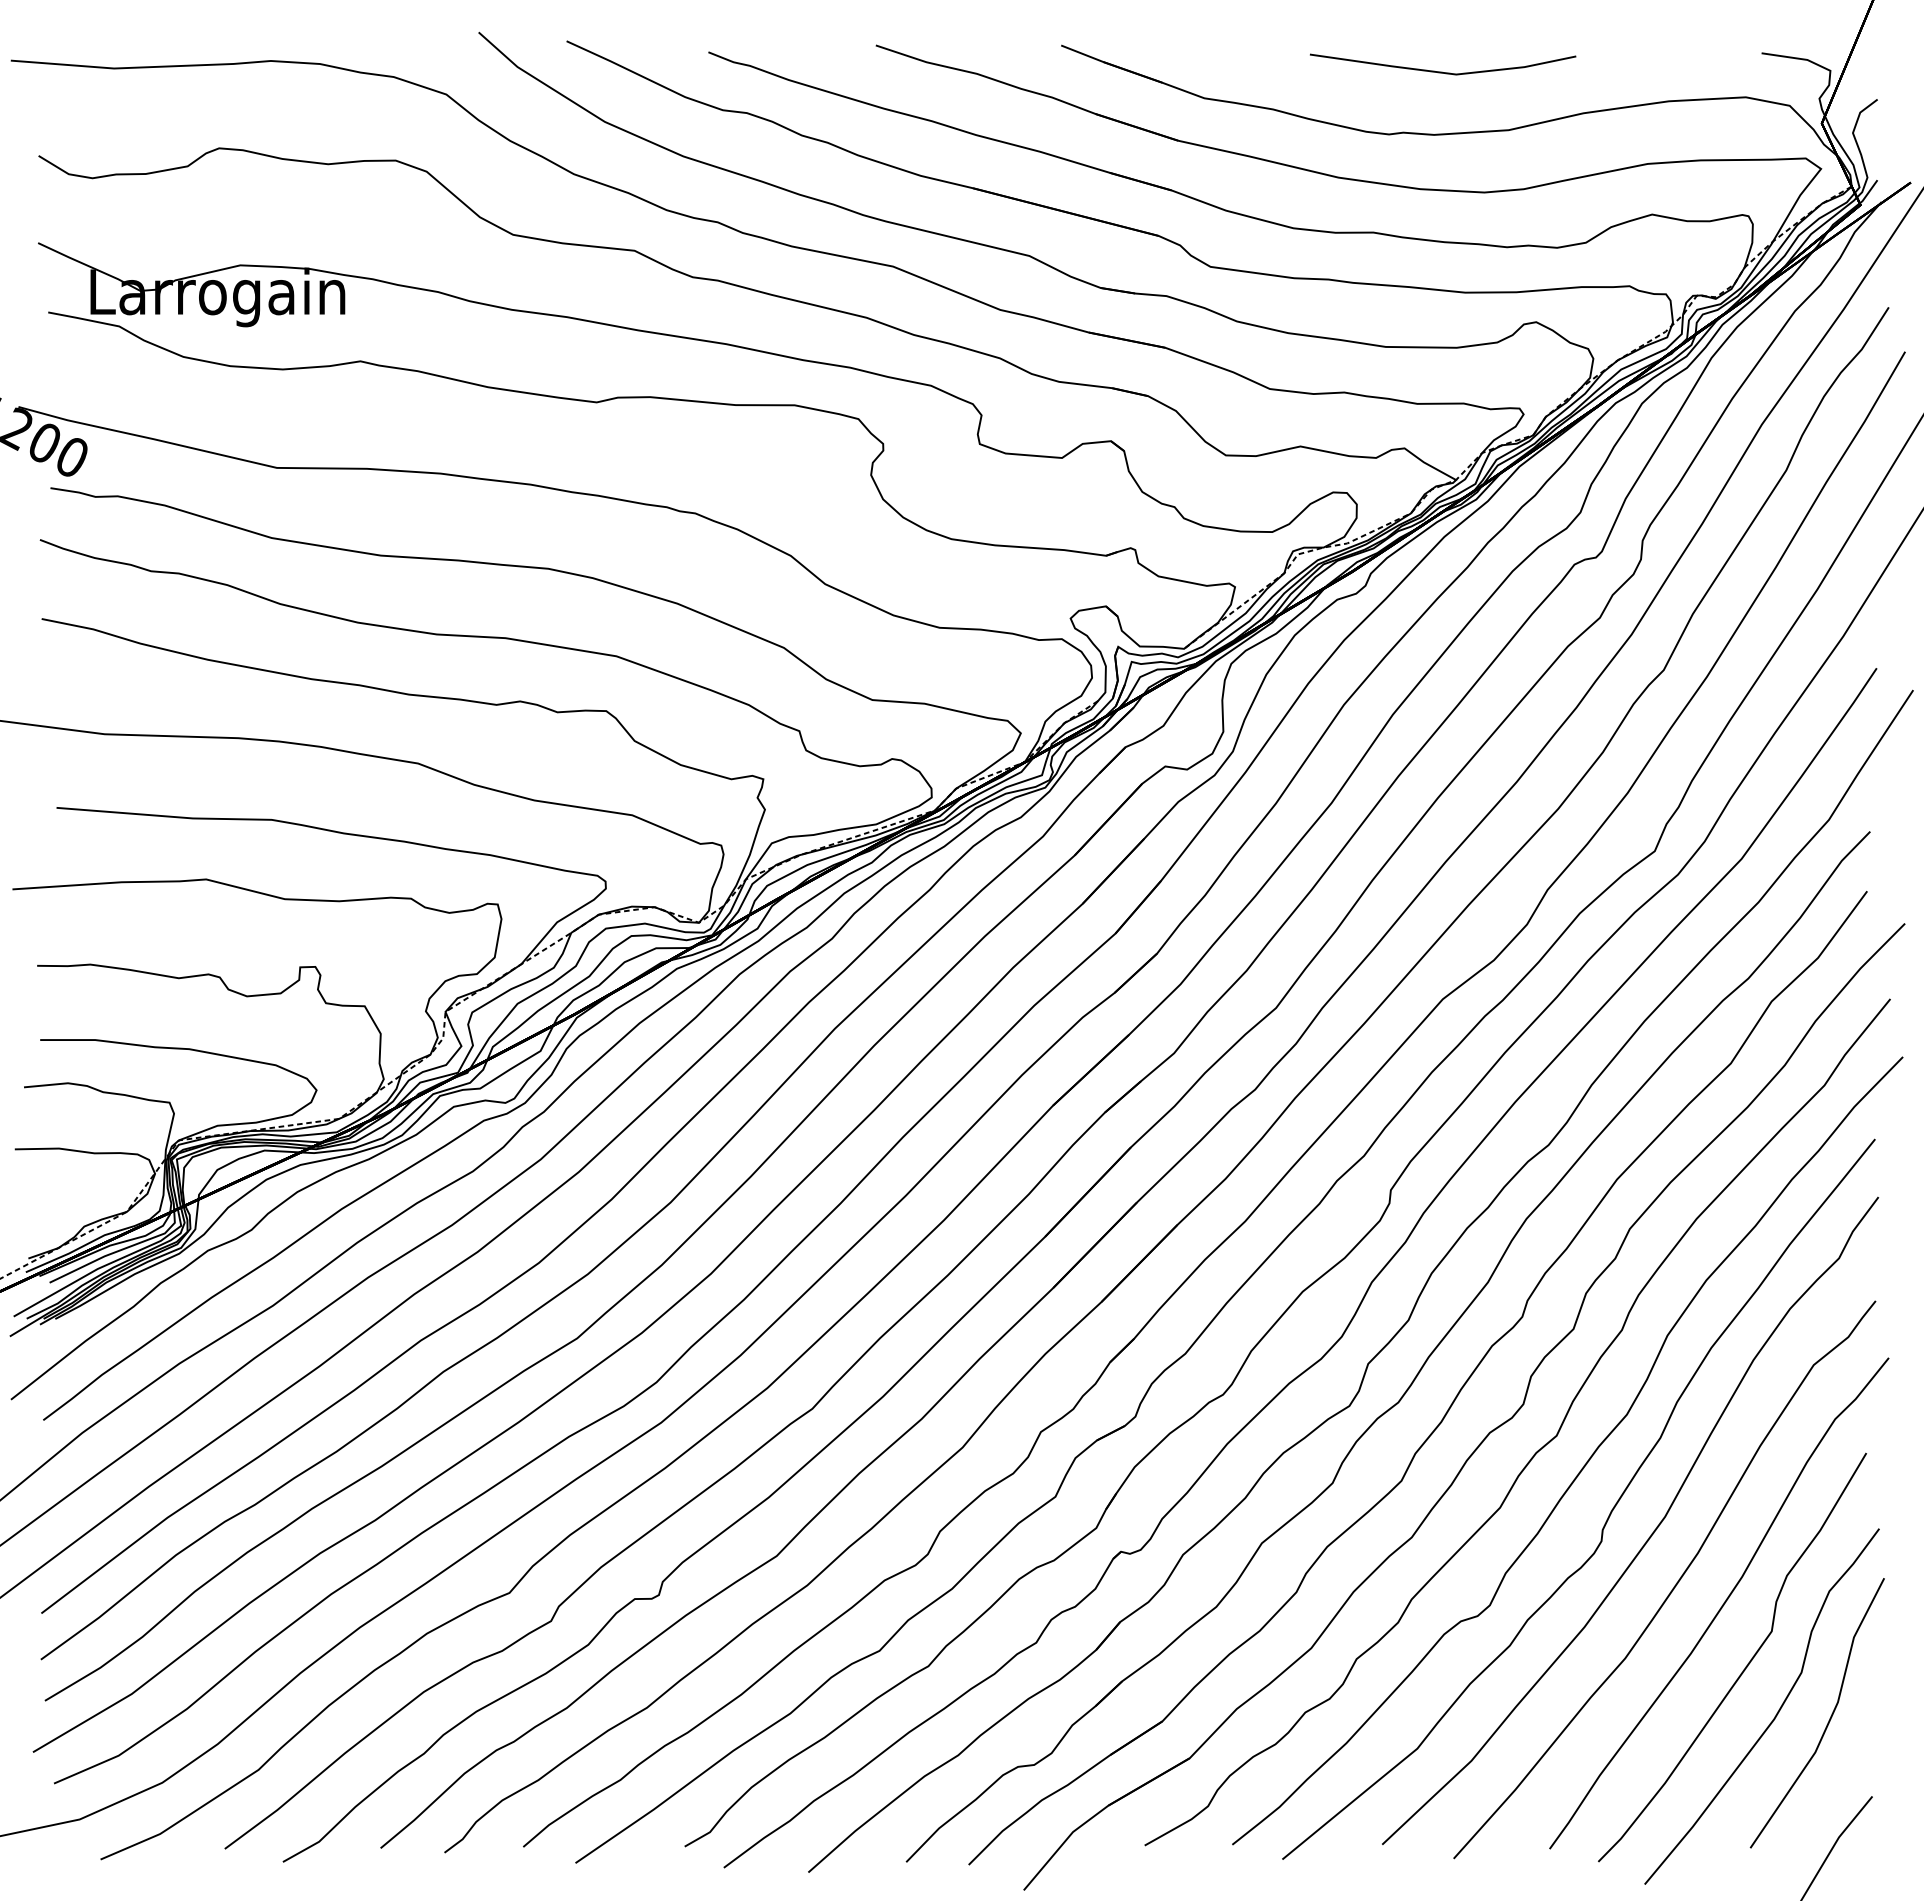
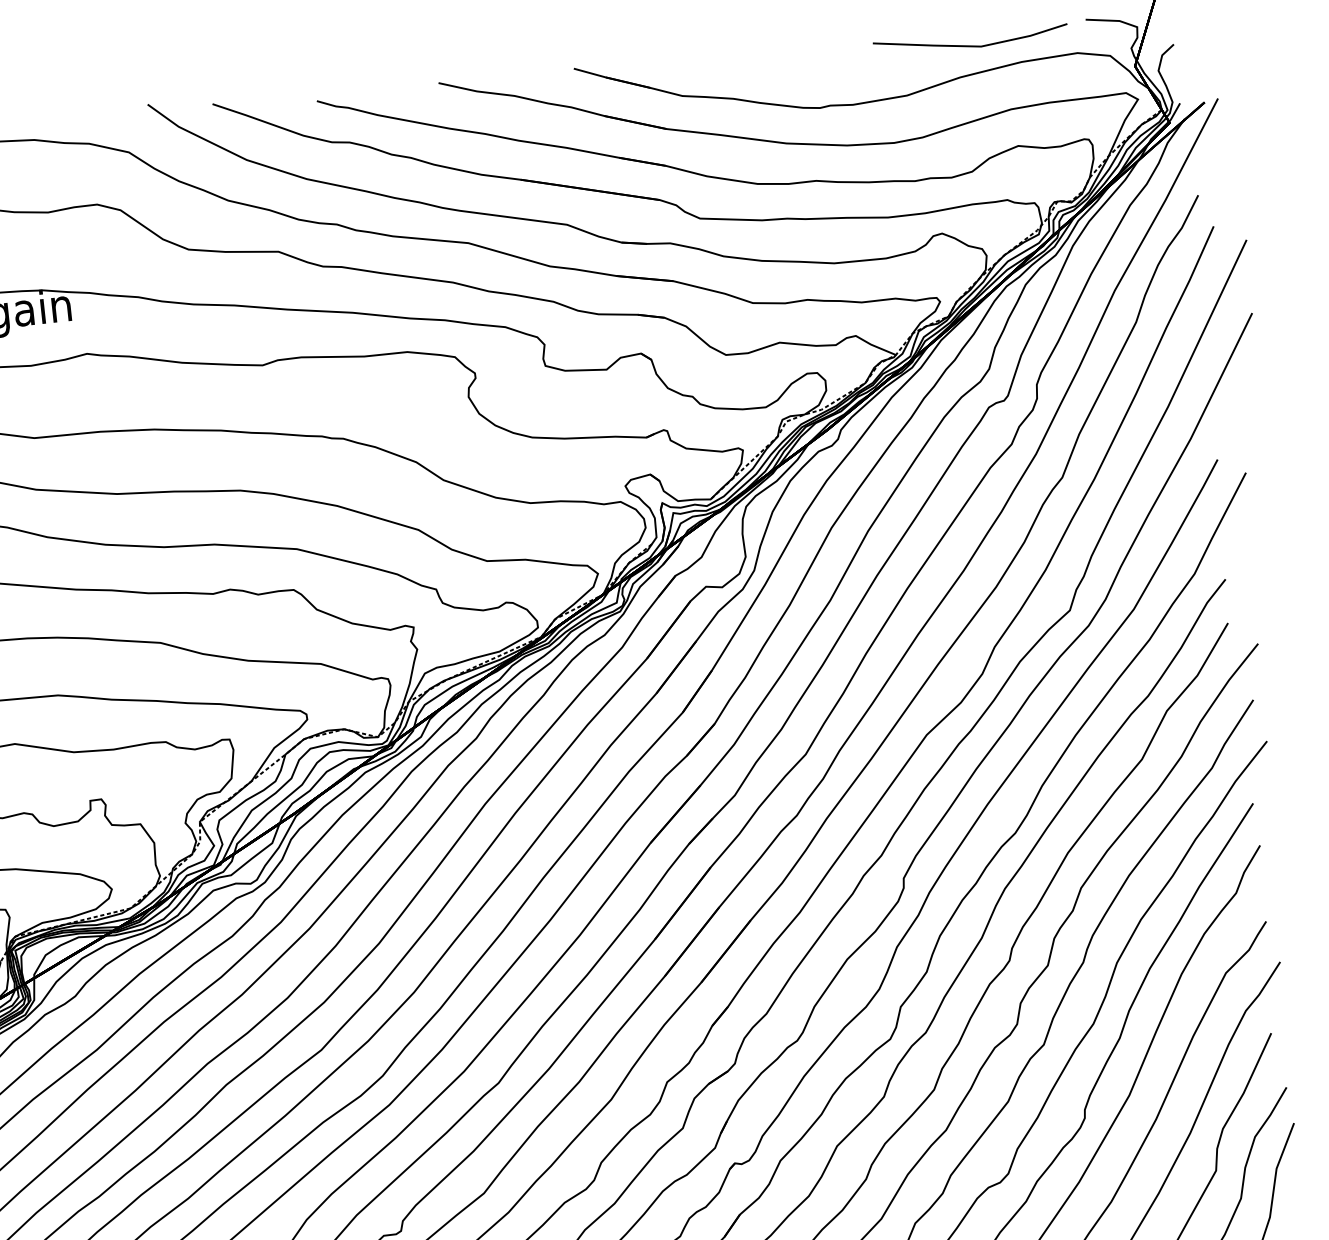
line: (1442, 71) -> (970, 45), moved

